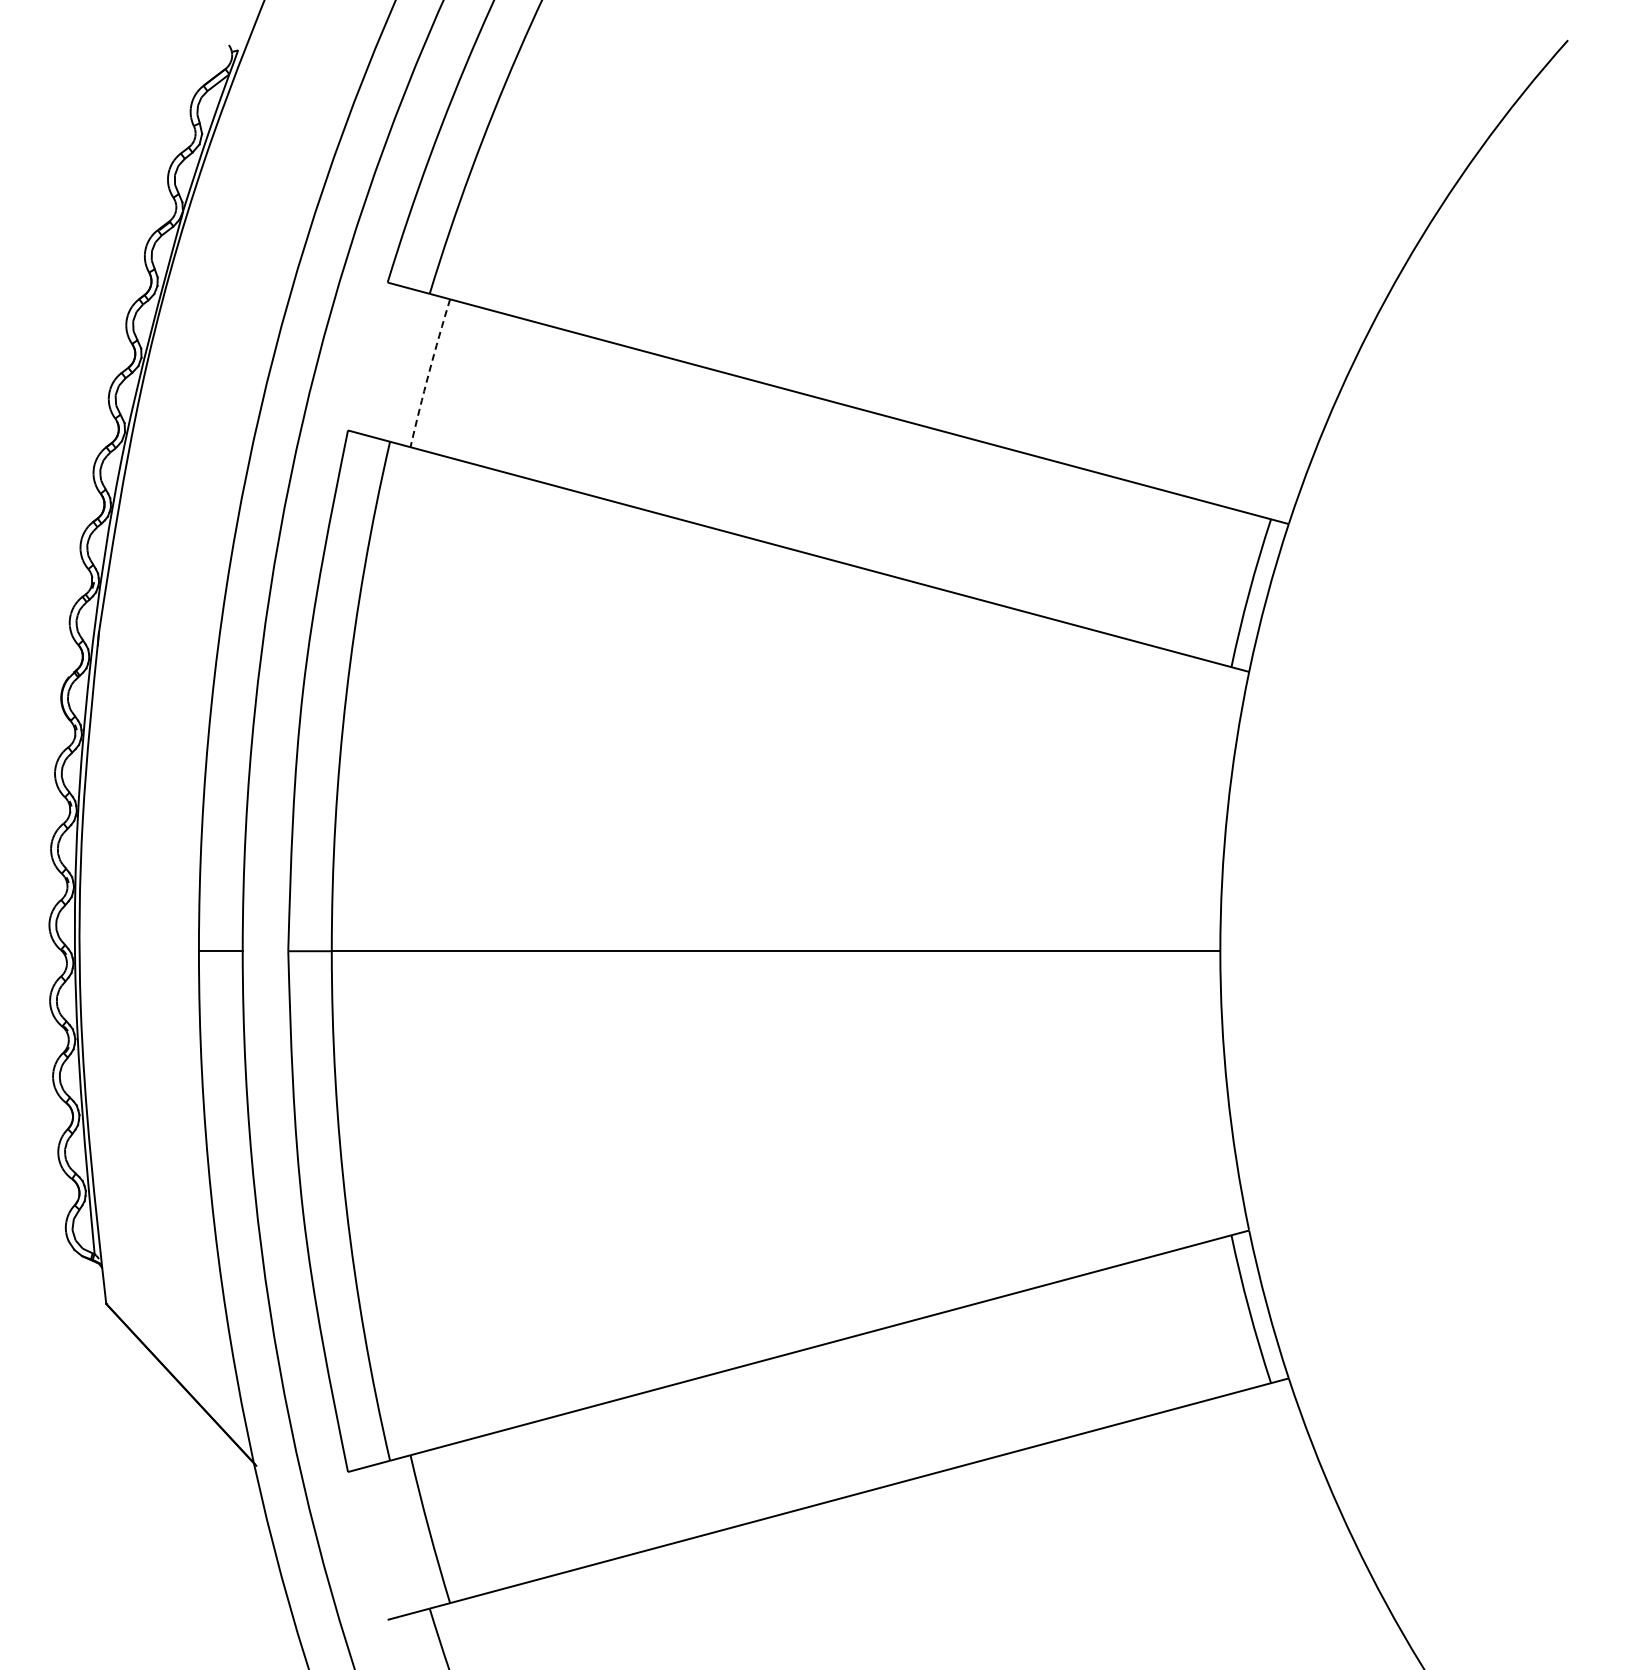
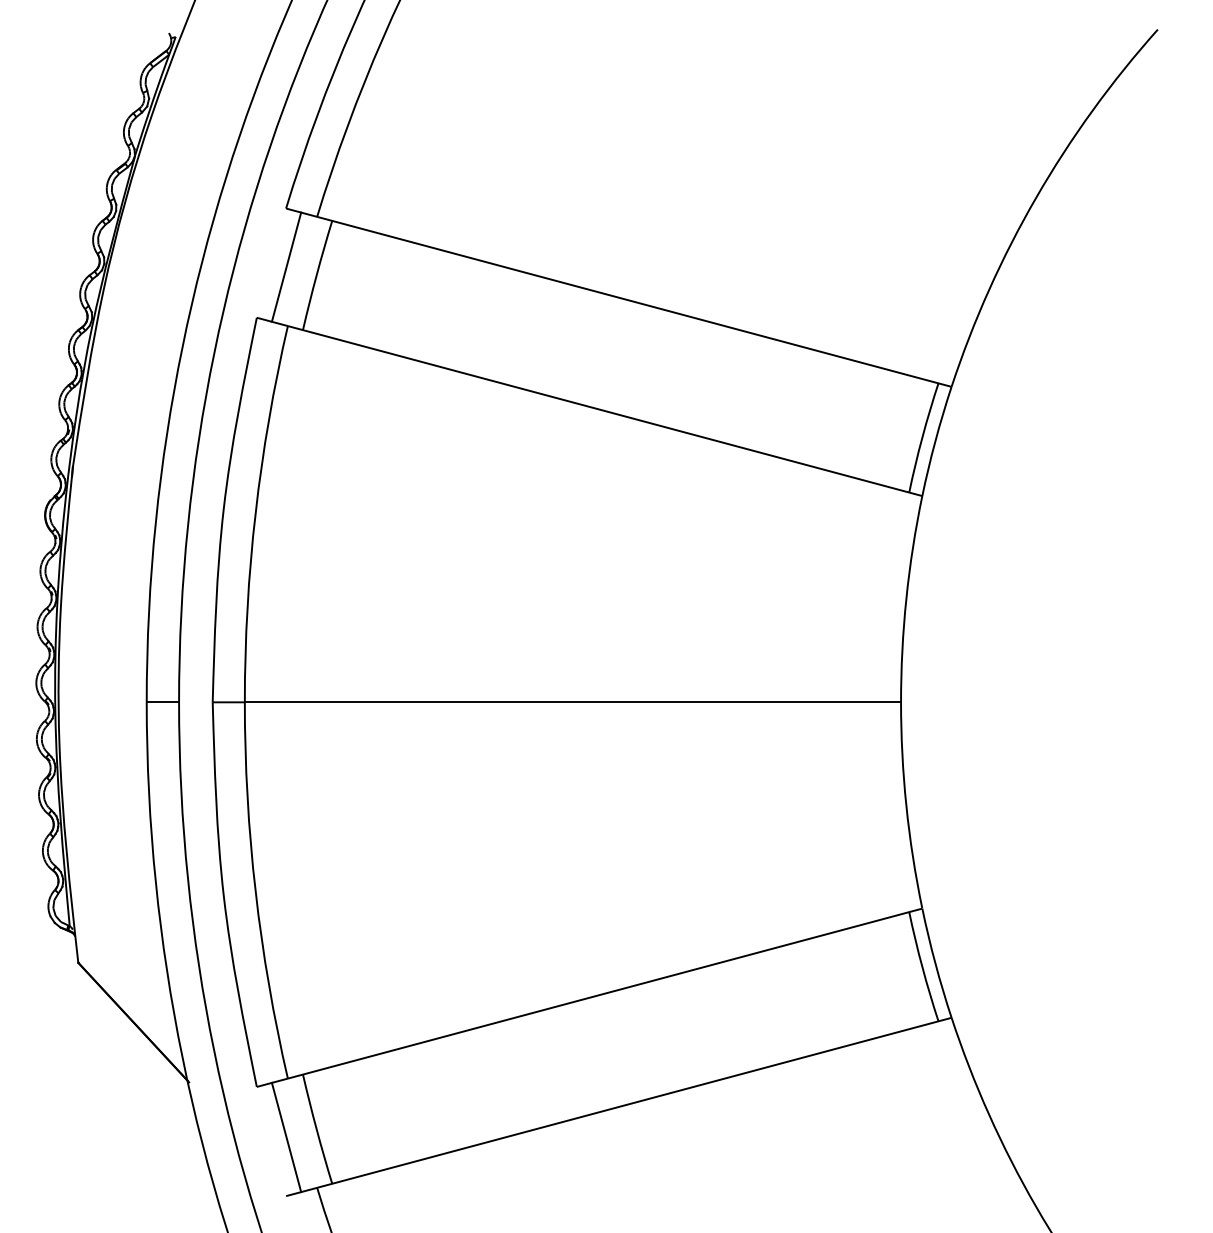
line: (388, 361) -> (286, 266), added
arc: (429, 372) -> (317, 274), dashed -> solid
line: (388, 1540) -> (286, 1137), added

